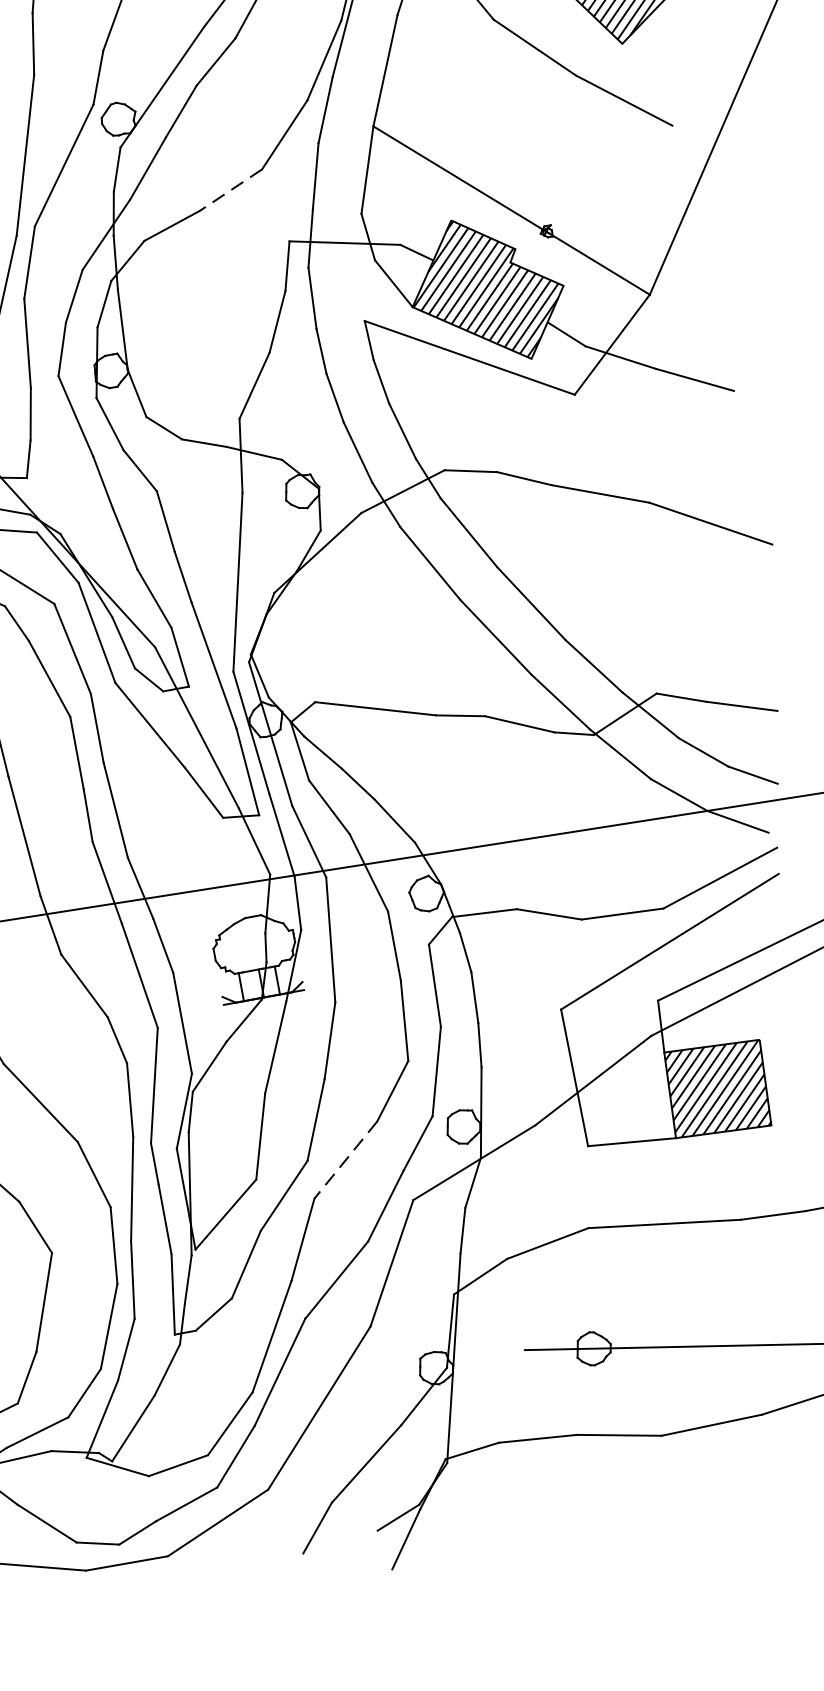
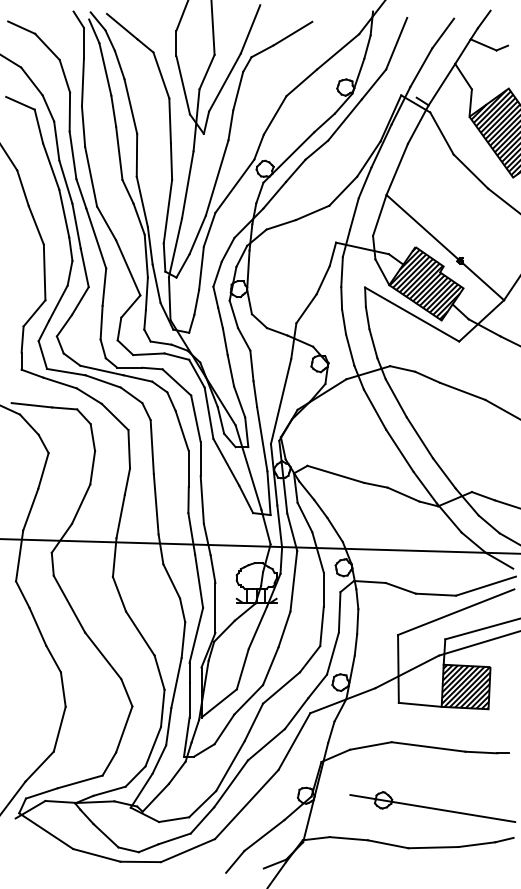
line: (230, 191) -> (312, 213), dashed -> solid
line: (346, 1161) -> (281, 688), dashed -> solid

